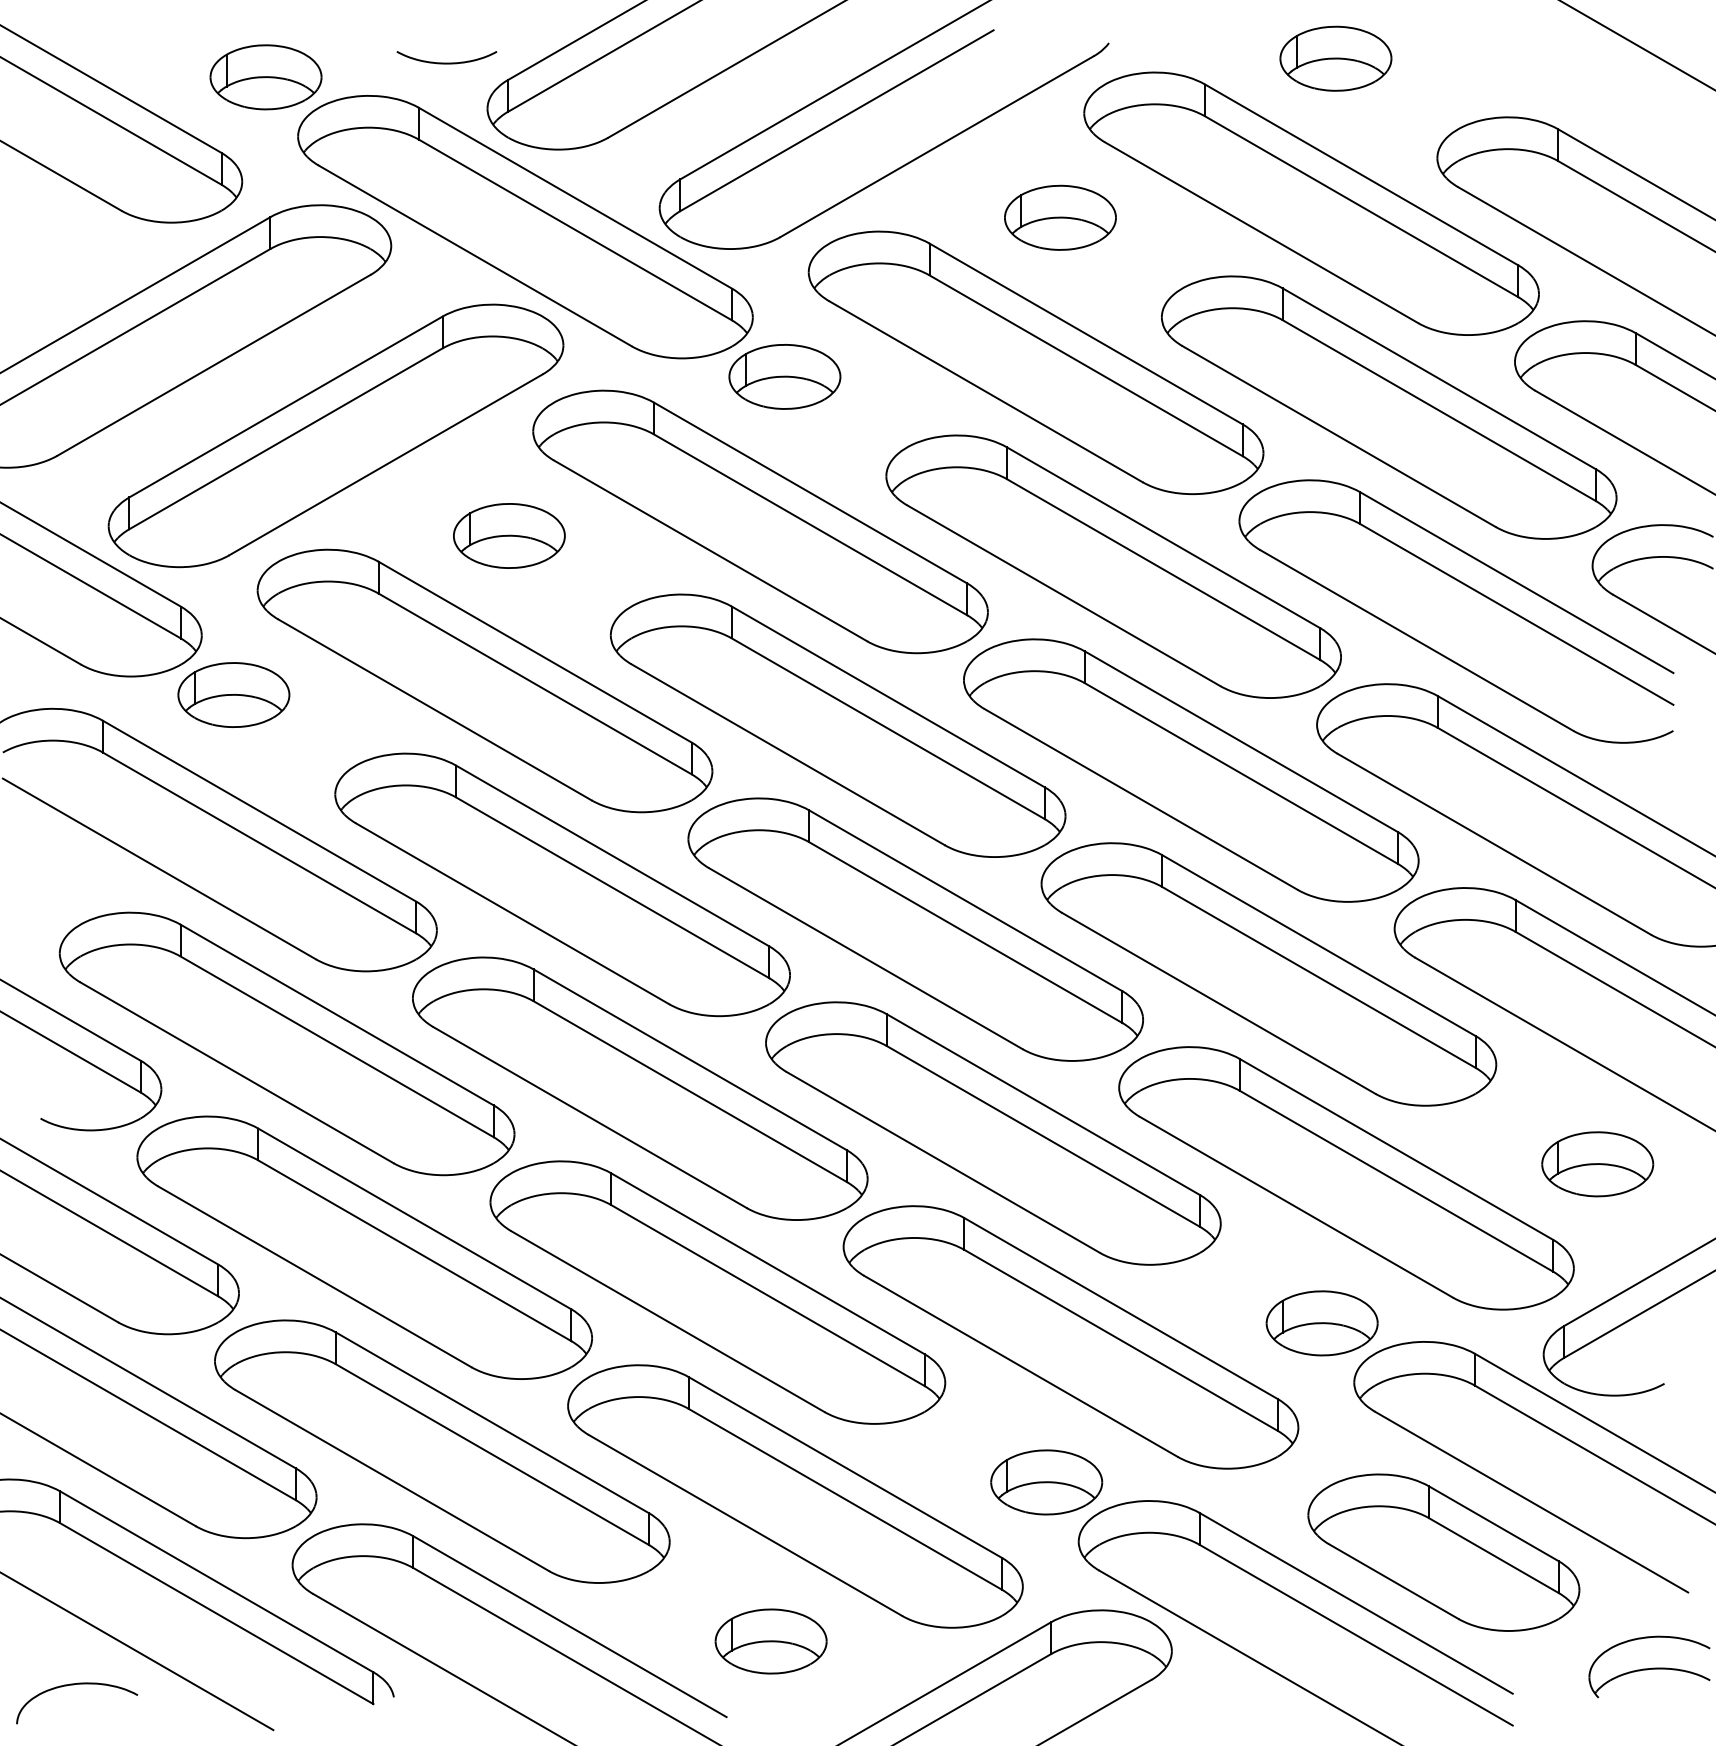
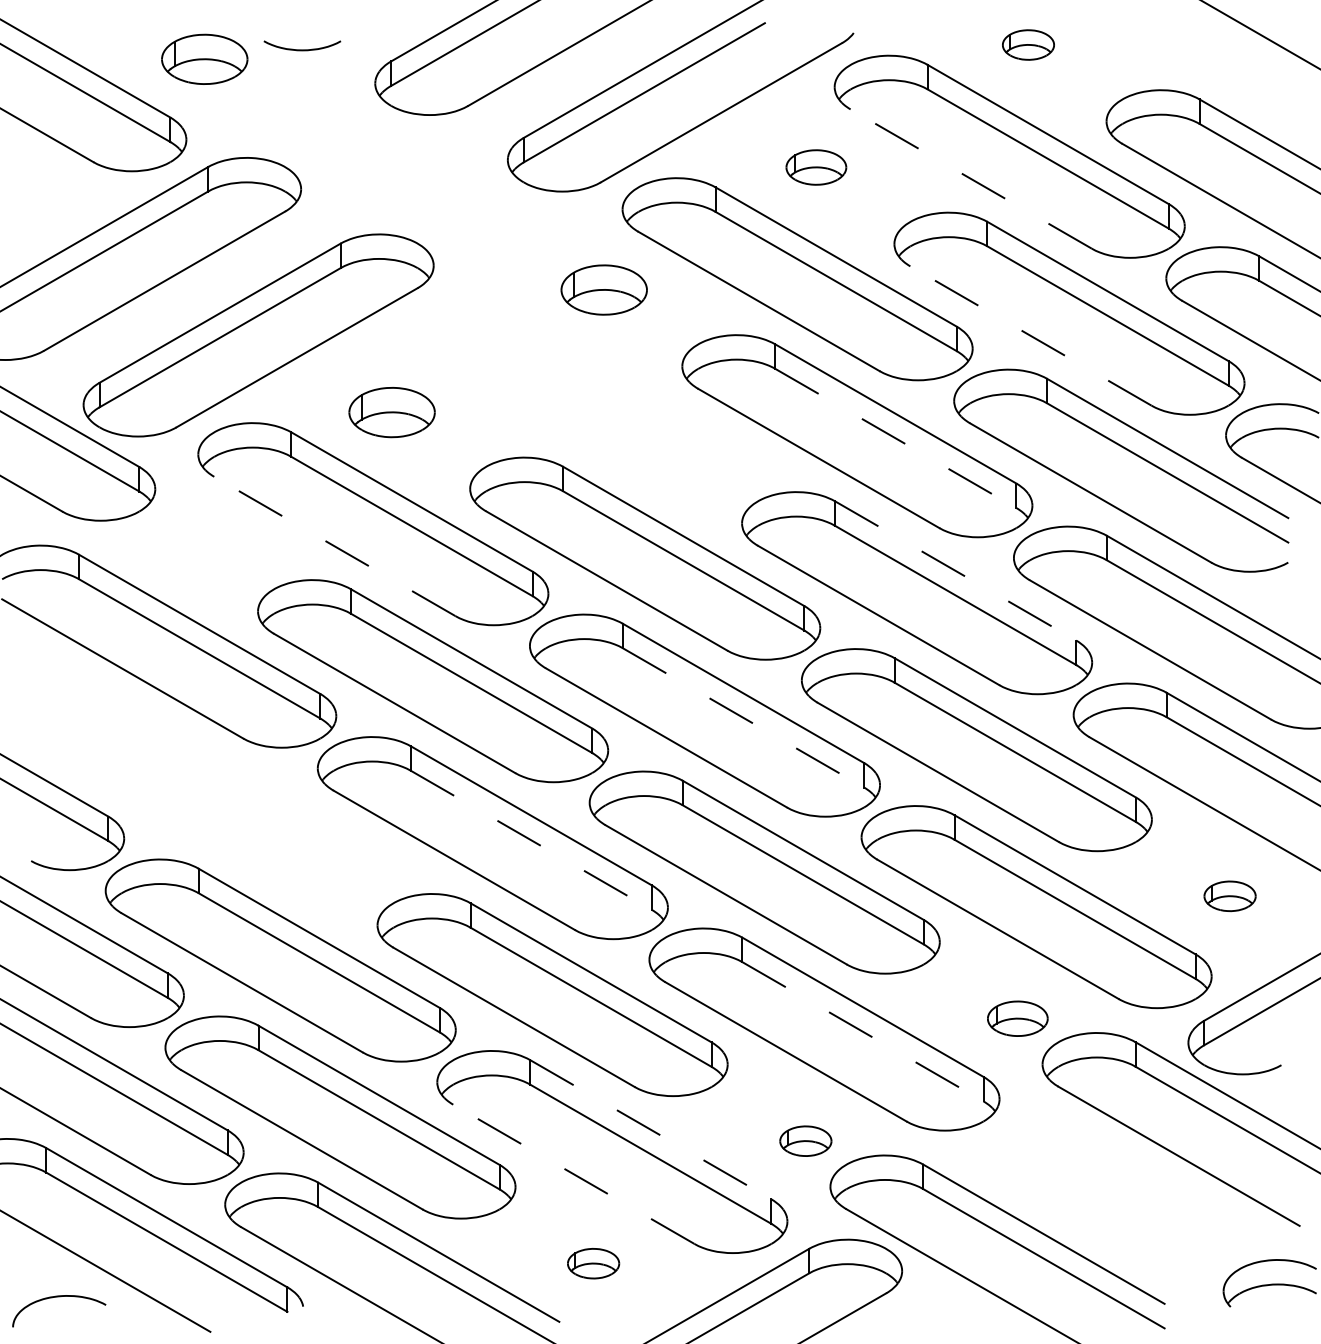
part: (1335, 58) -> (1028, 44), size x0.6
curve: (446, 62) -> (302, 49), moved
part: (1060, 217) -> (816, 167), size x0.7
part: (525, 227) -> (404, 175), removed
line: (1261, 232) -> (971, 178), solid -> dashed
line: (1339, 436) -> (1031, 335), solid -> dashed
part: (760, 521) -> (585, 401), removed
line: (1163, 569) -> (895, 438), solid -> dashed
part: (233, 694) -> (179, 534), removed
line: (435, 709) -> (335, 546), solid -> dashed
line: (1241, 741) -> (955, 570), solid -> dashed
line: (965, 932) -> (743, 717), solid -> dashed
part: (286, 1043) -> (220, 803), removed
line: (690, 1091) -> (531, 840), solid -> dashed
part: (1597, 1164) -> (1229, 896), size x0.6
part: (1321, 1323) -> (1017, 1018), size x0.7
line: (1121, 1340) -> (863, 1031), solid -> dashed
line: (845, 1467) -> (650, 1129), solid -> dashed
part: (1046, 1482) -> (805, 1141), size x0.6
line: (745, 1525) -> (573, 1174), solid -> dashed
part: (1443, 1552) -> (1111, 1195), removed
part: (770, 1641) -> (593, 1263), size x0.6

